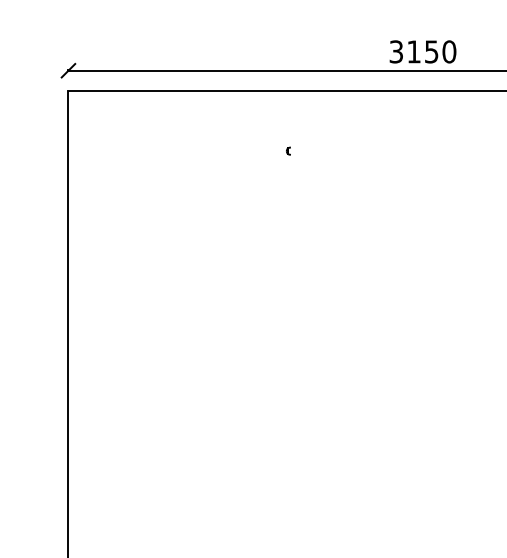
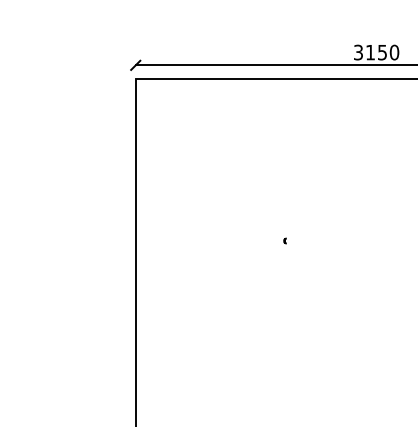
part: (287, 150) -> (284, 240), moved

